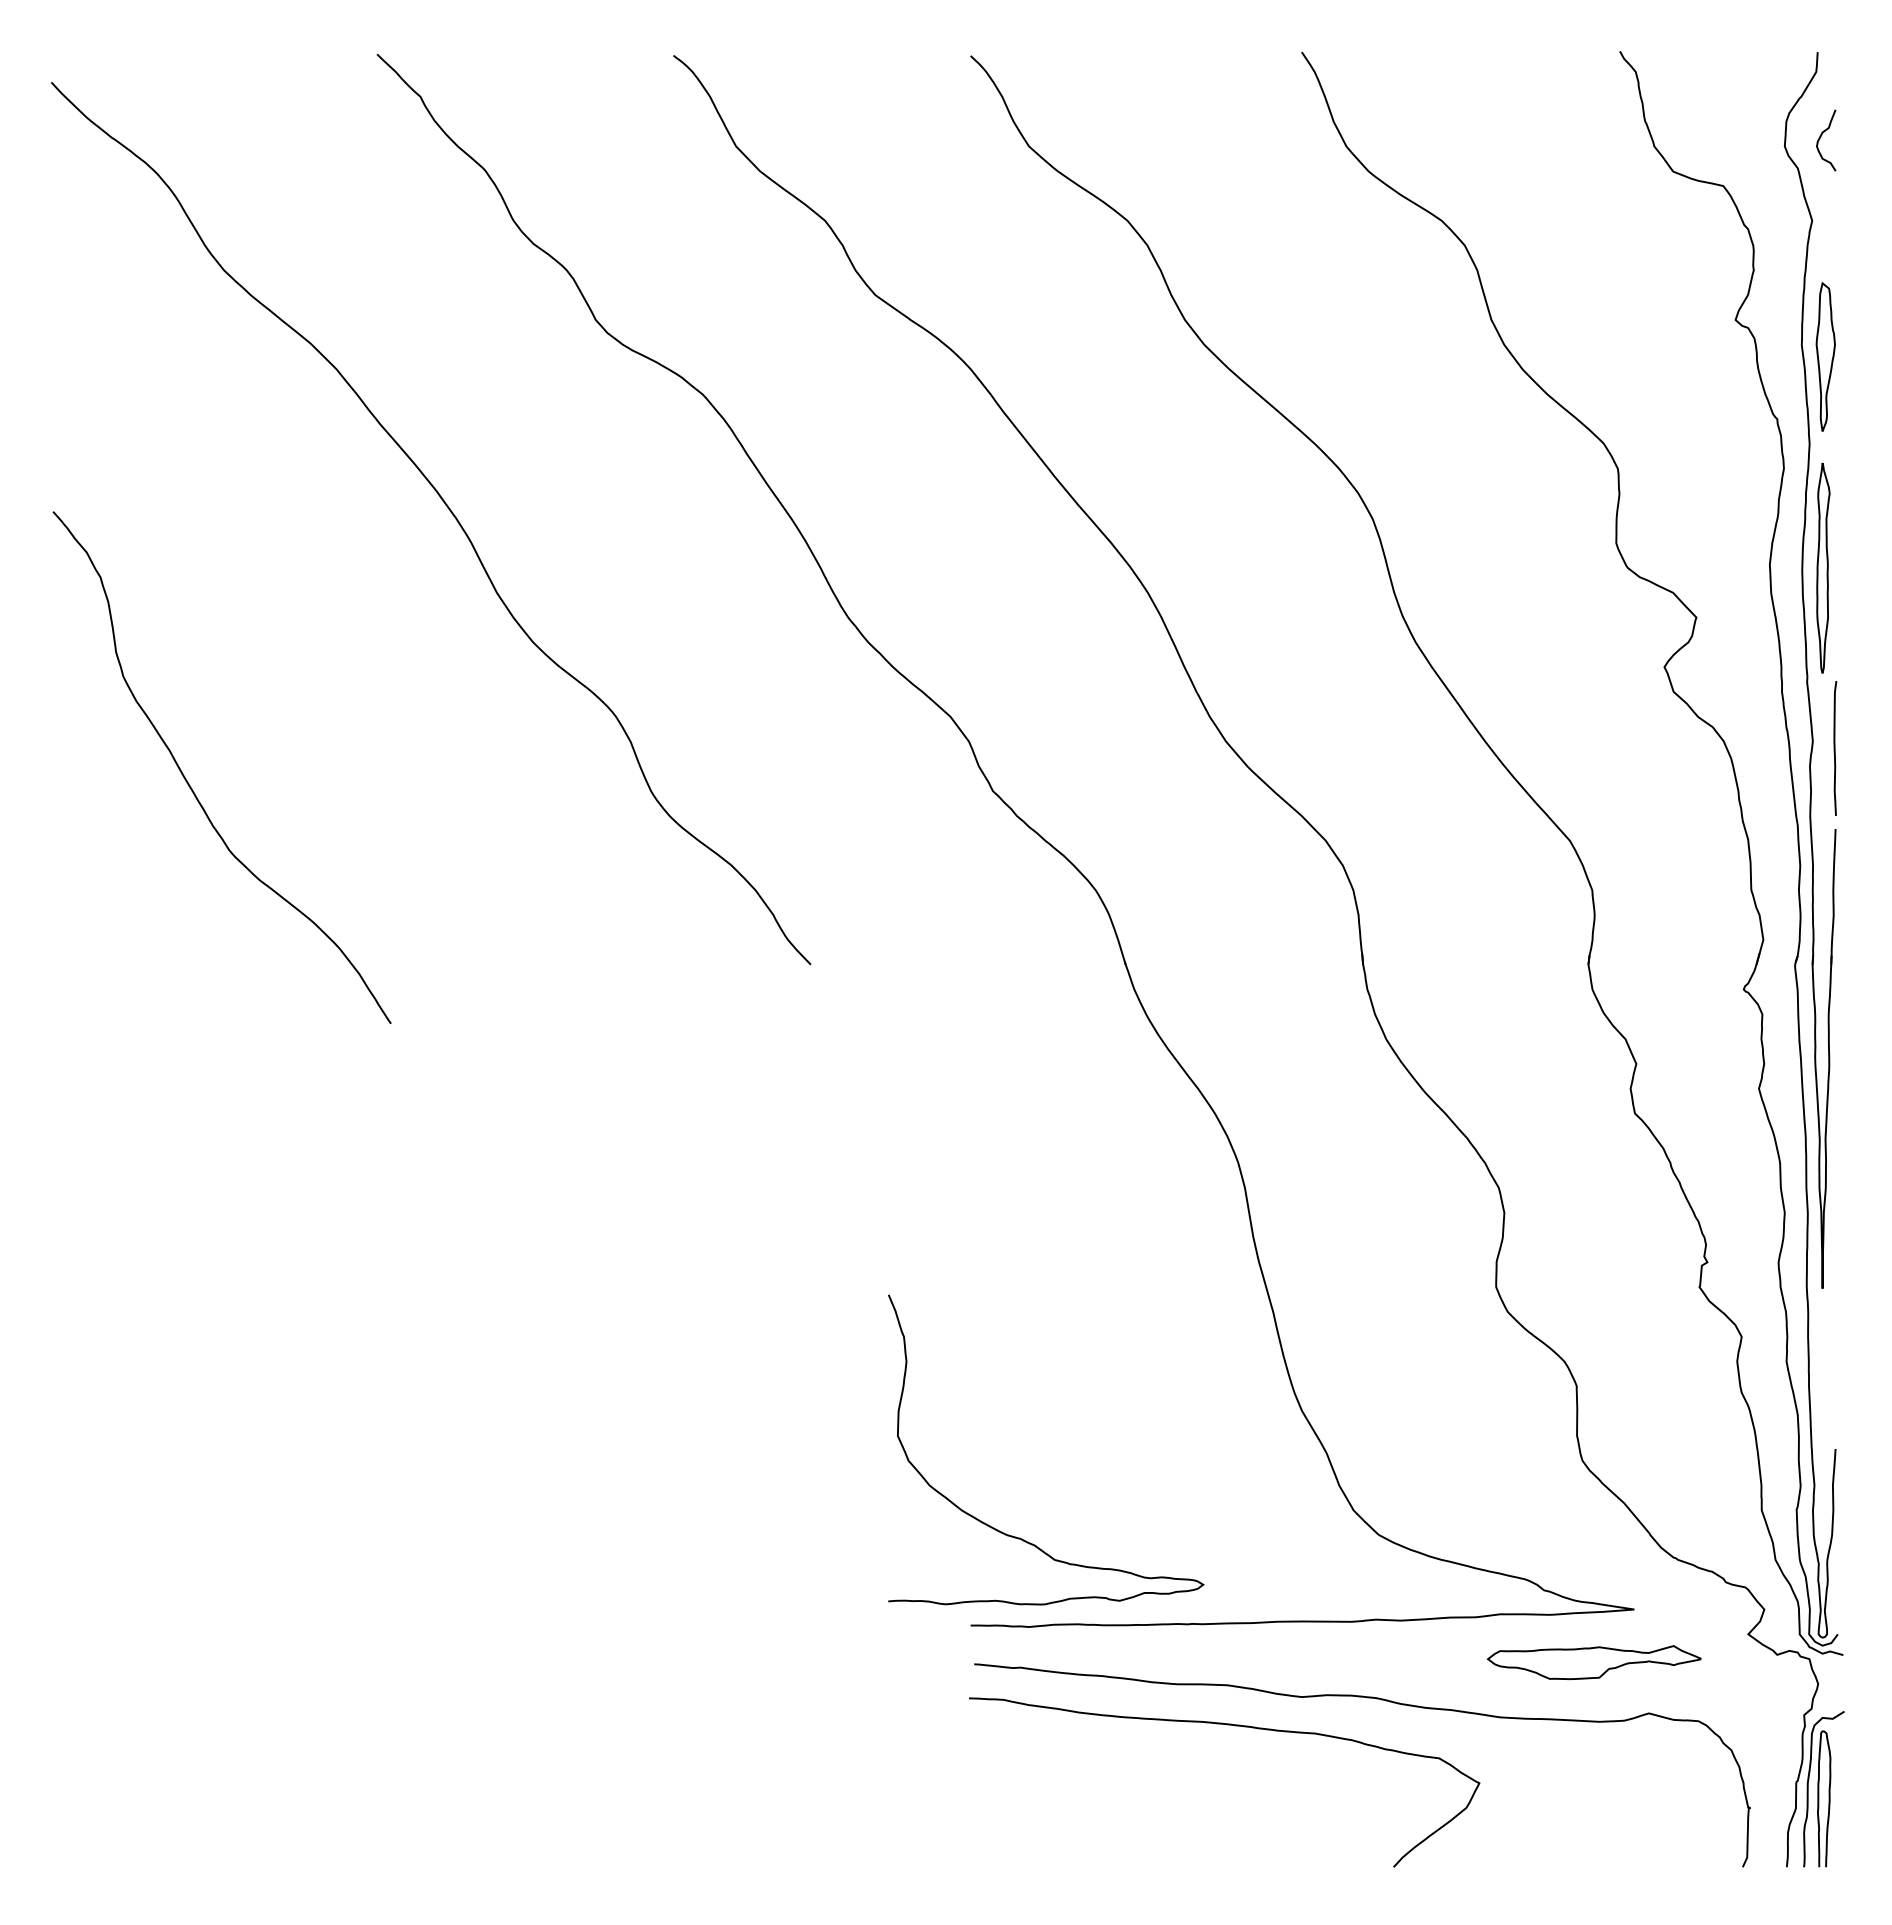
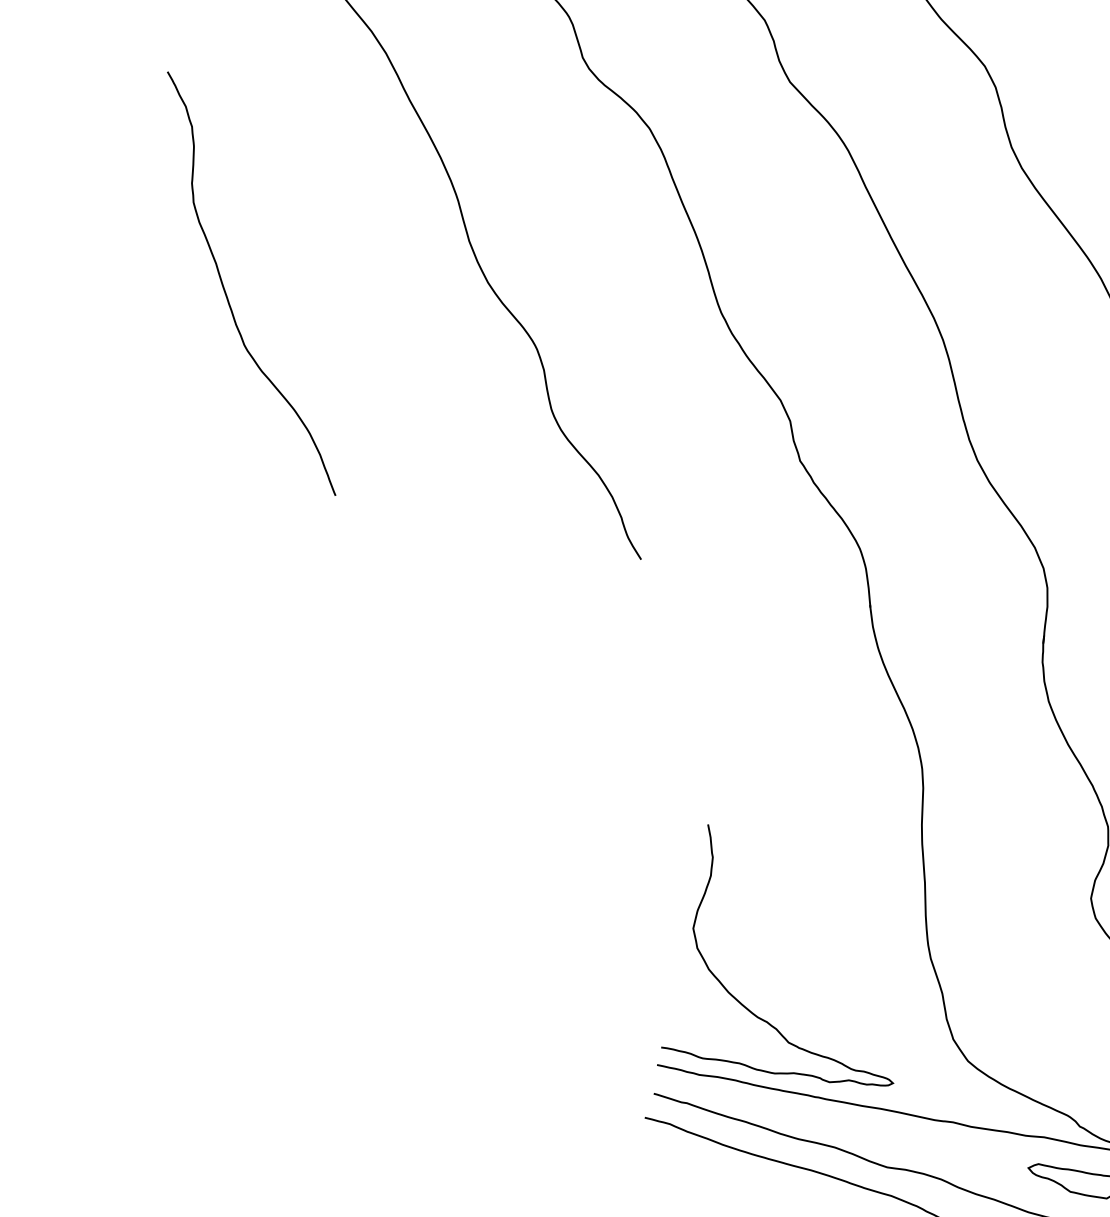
curve: (189, 783) -> (225, 290), moved
curve: (1020, 1537) -> (767, 1021), moved

